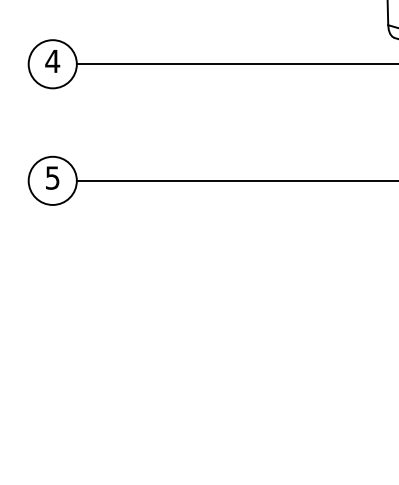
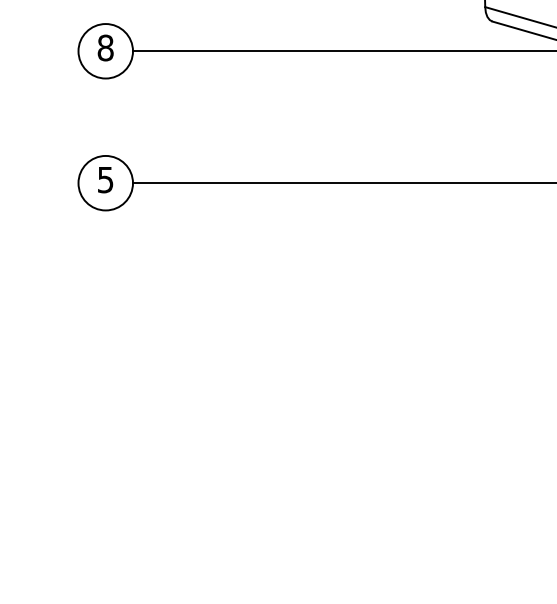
text: (52, 60) -> (105, 47), 4 -> 8

